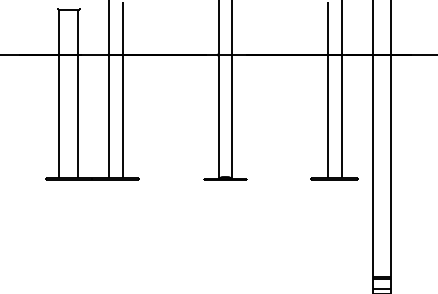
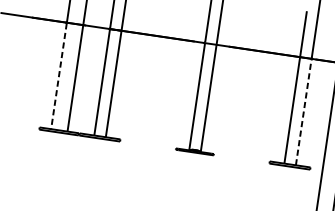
line: (59, 116) -> (59, 76), solid -> dashed
line: (341, 116) -> (303, 112), solid -> dashed

